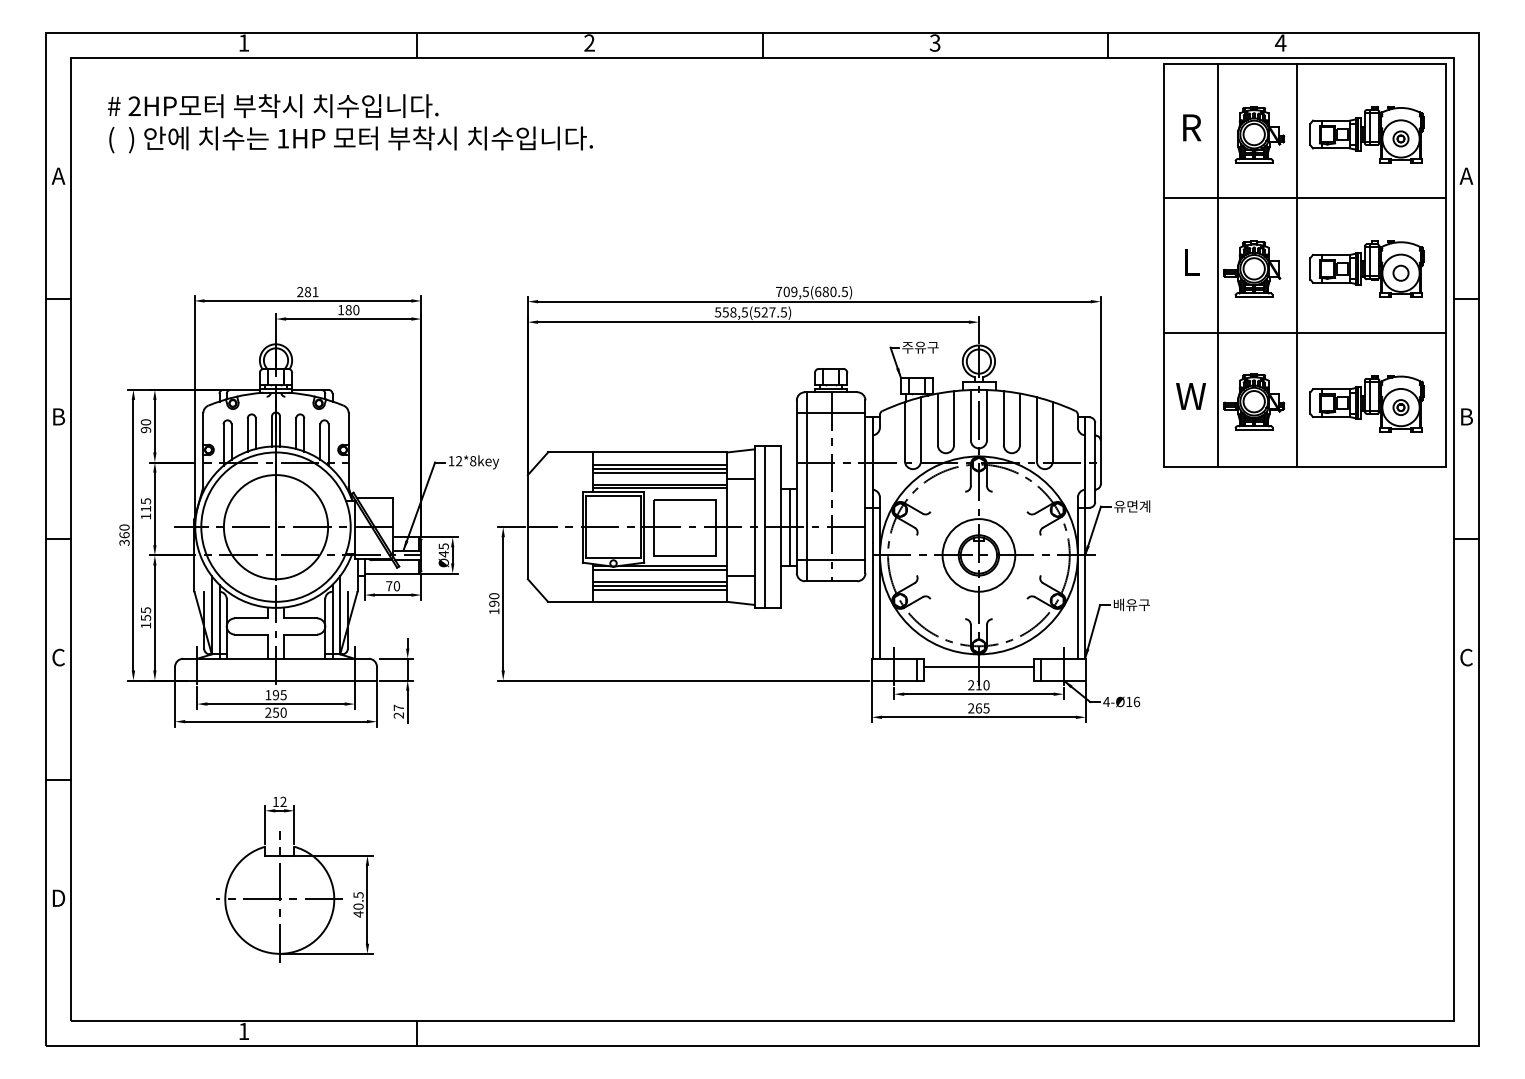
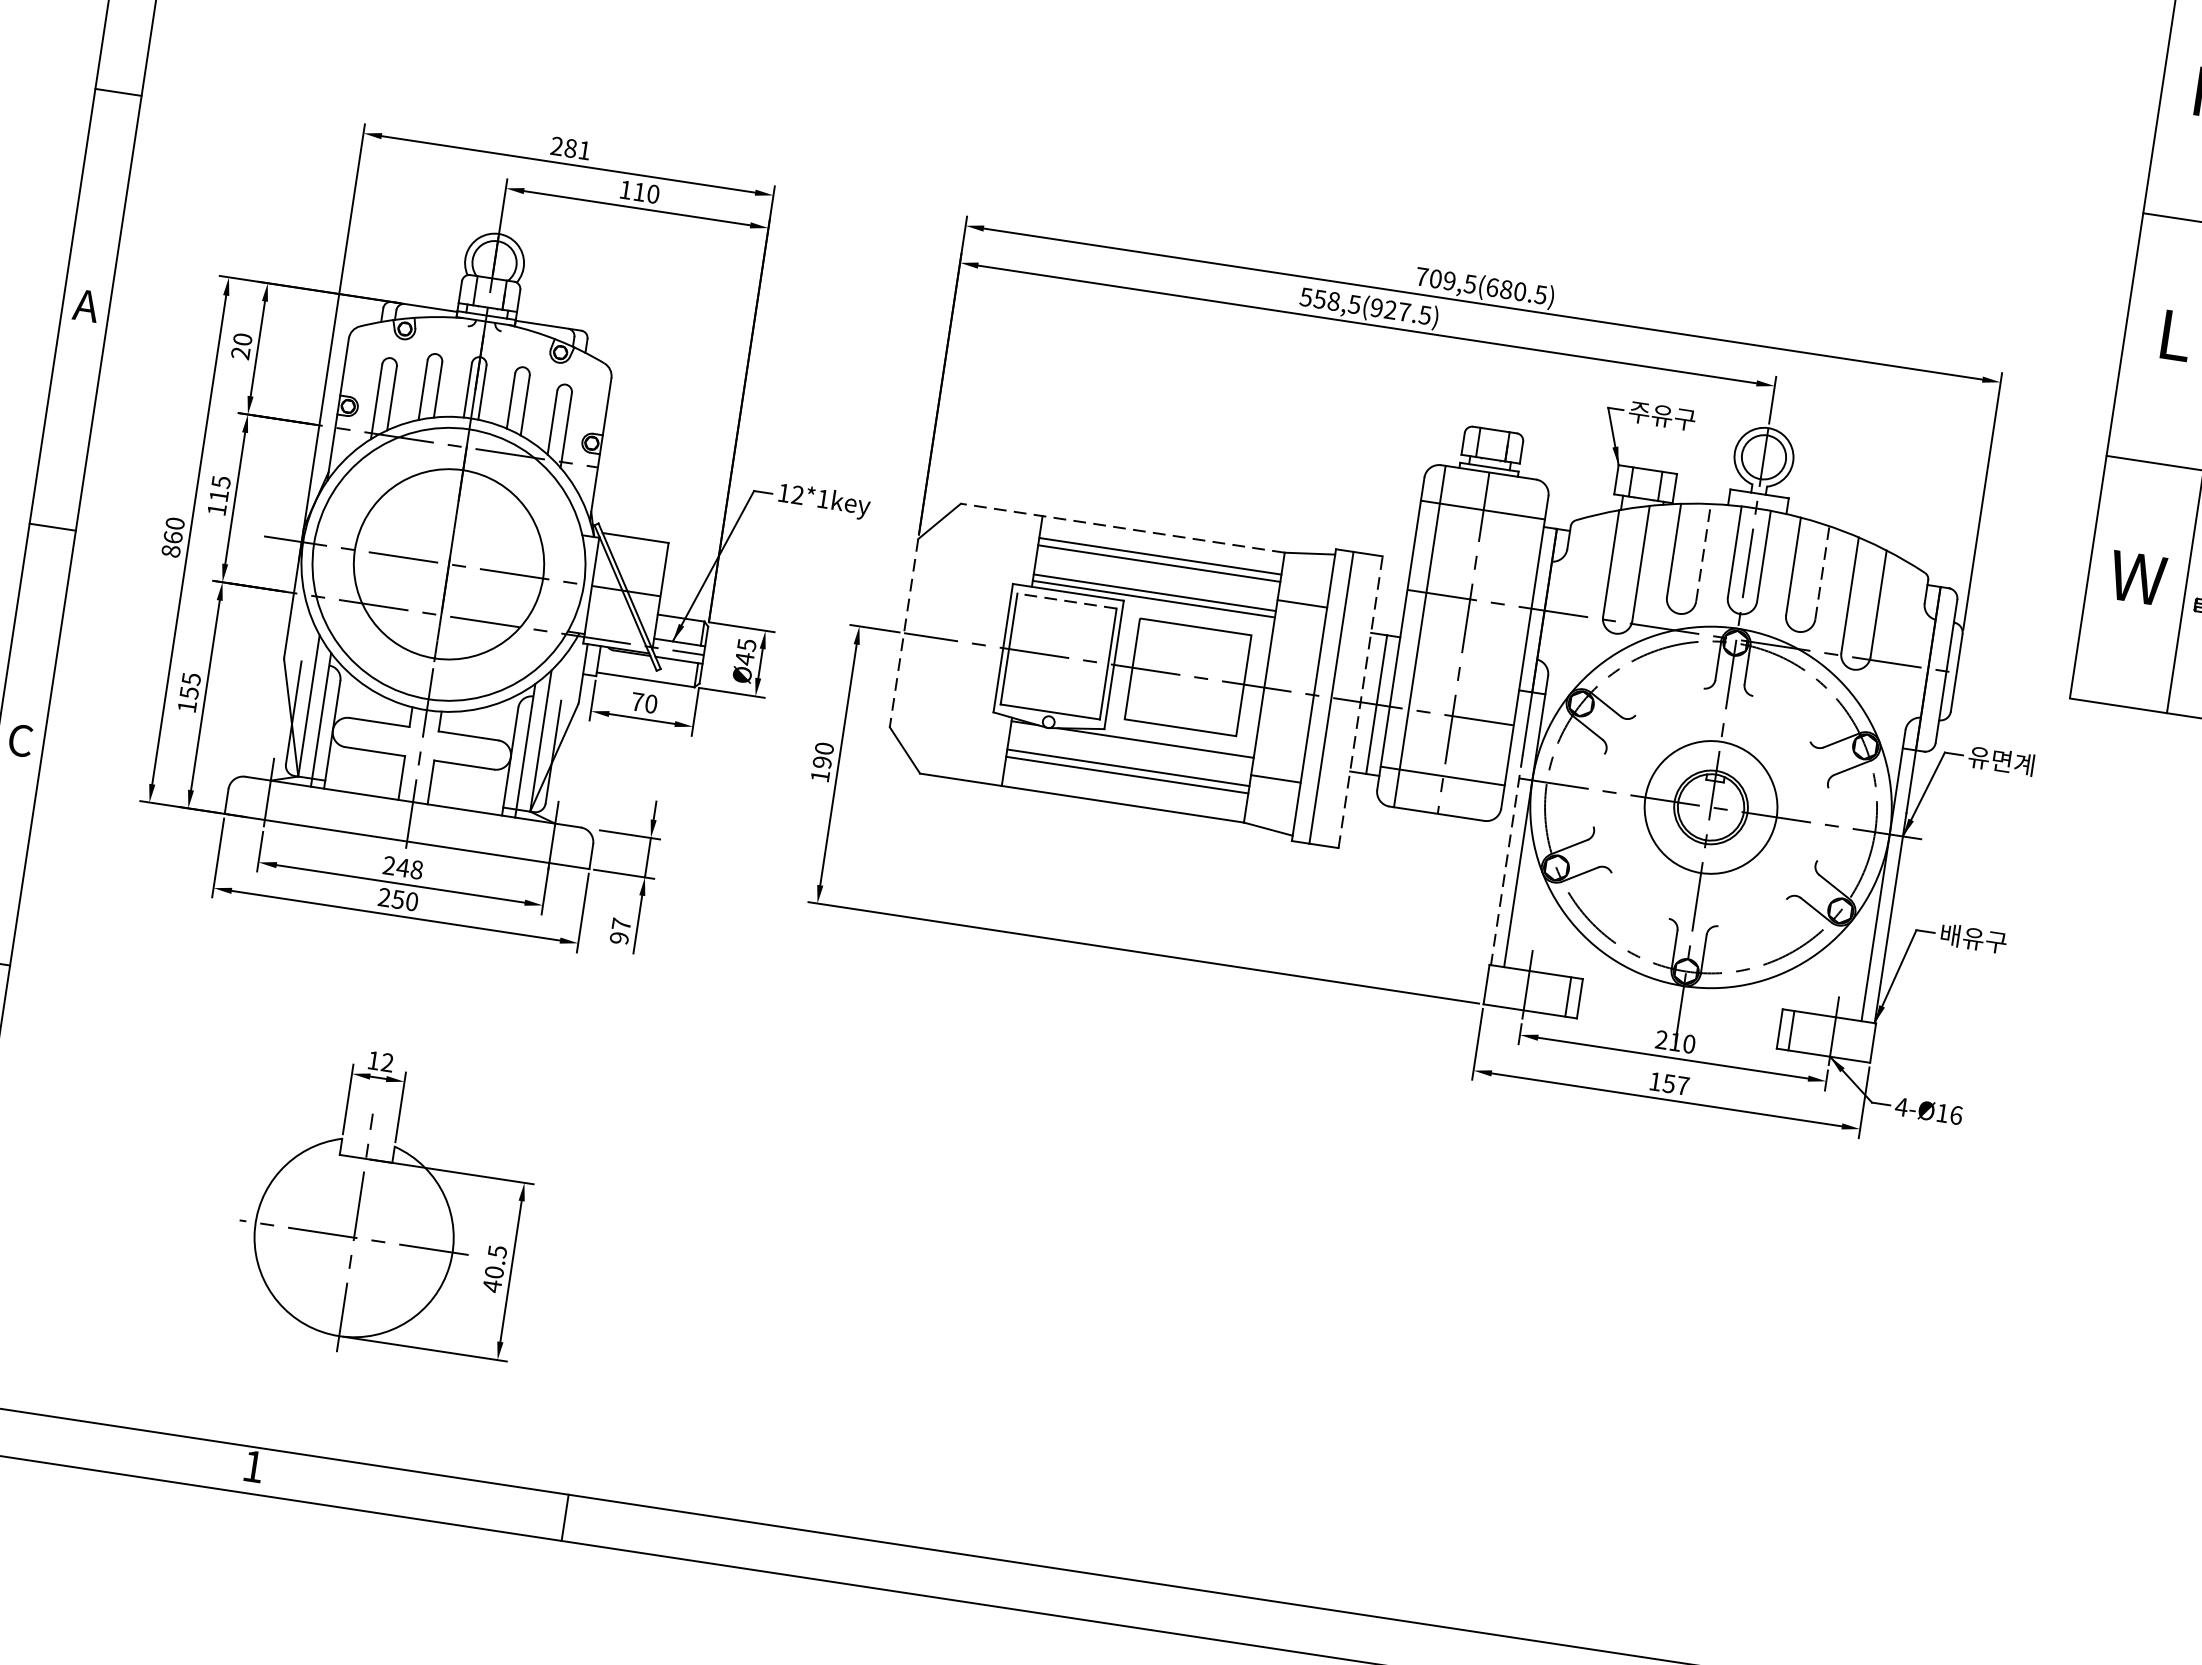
text: (348, 310) -> (639, 192), 180 -> 110
text: (757, 312) -> (1377, 308), 558,5(527.5) -> 558,5(927.5)
text: (58, 416) -> (86, 305), B -> A
line: (954, 418) -> (1704, 553), solid -> dashed
line: (1019, 419) -> (1821, 572), solid -> dashed
text: (146, 429) -> (241, 352), 90 -> 20
line: (637, 452) -> (1122, 528), solid -> dashed
text: (473, 461) -> (823, 499), 12*8key -> 12*1key
line: (660, 472) -> (1158, 570), removed
line: (613, 496) -> (1067, 601), solid -> dashed
line: (527, 527) -> (903, 633), solid -> dashed
line: (780, 527) -> (1360, 702), solid -> dashed
text: (124, 542) -> (171, 550), 360 -> 860
line: (660, 569) -> (1131, 745), removed
line: (660, 589) -> (1126, 781), removed
line: (872, 601) -> (1506, 861), solid -> dashed
line: (978, 666) -> (1679, 1007), removed
text: (275, 695) -> (402, 868), 195 -> 248
text: (978, 708) -> (1668, 1083), 265 -> 157
text: (398, 715) -> (618, 938), 27 -> 97

